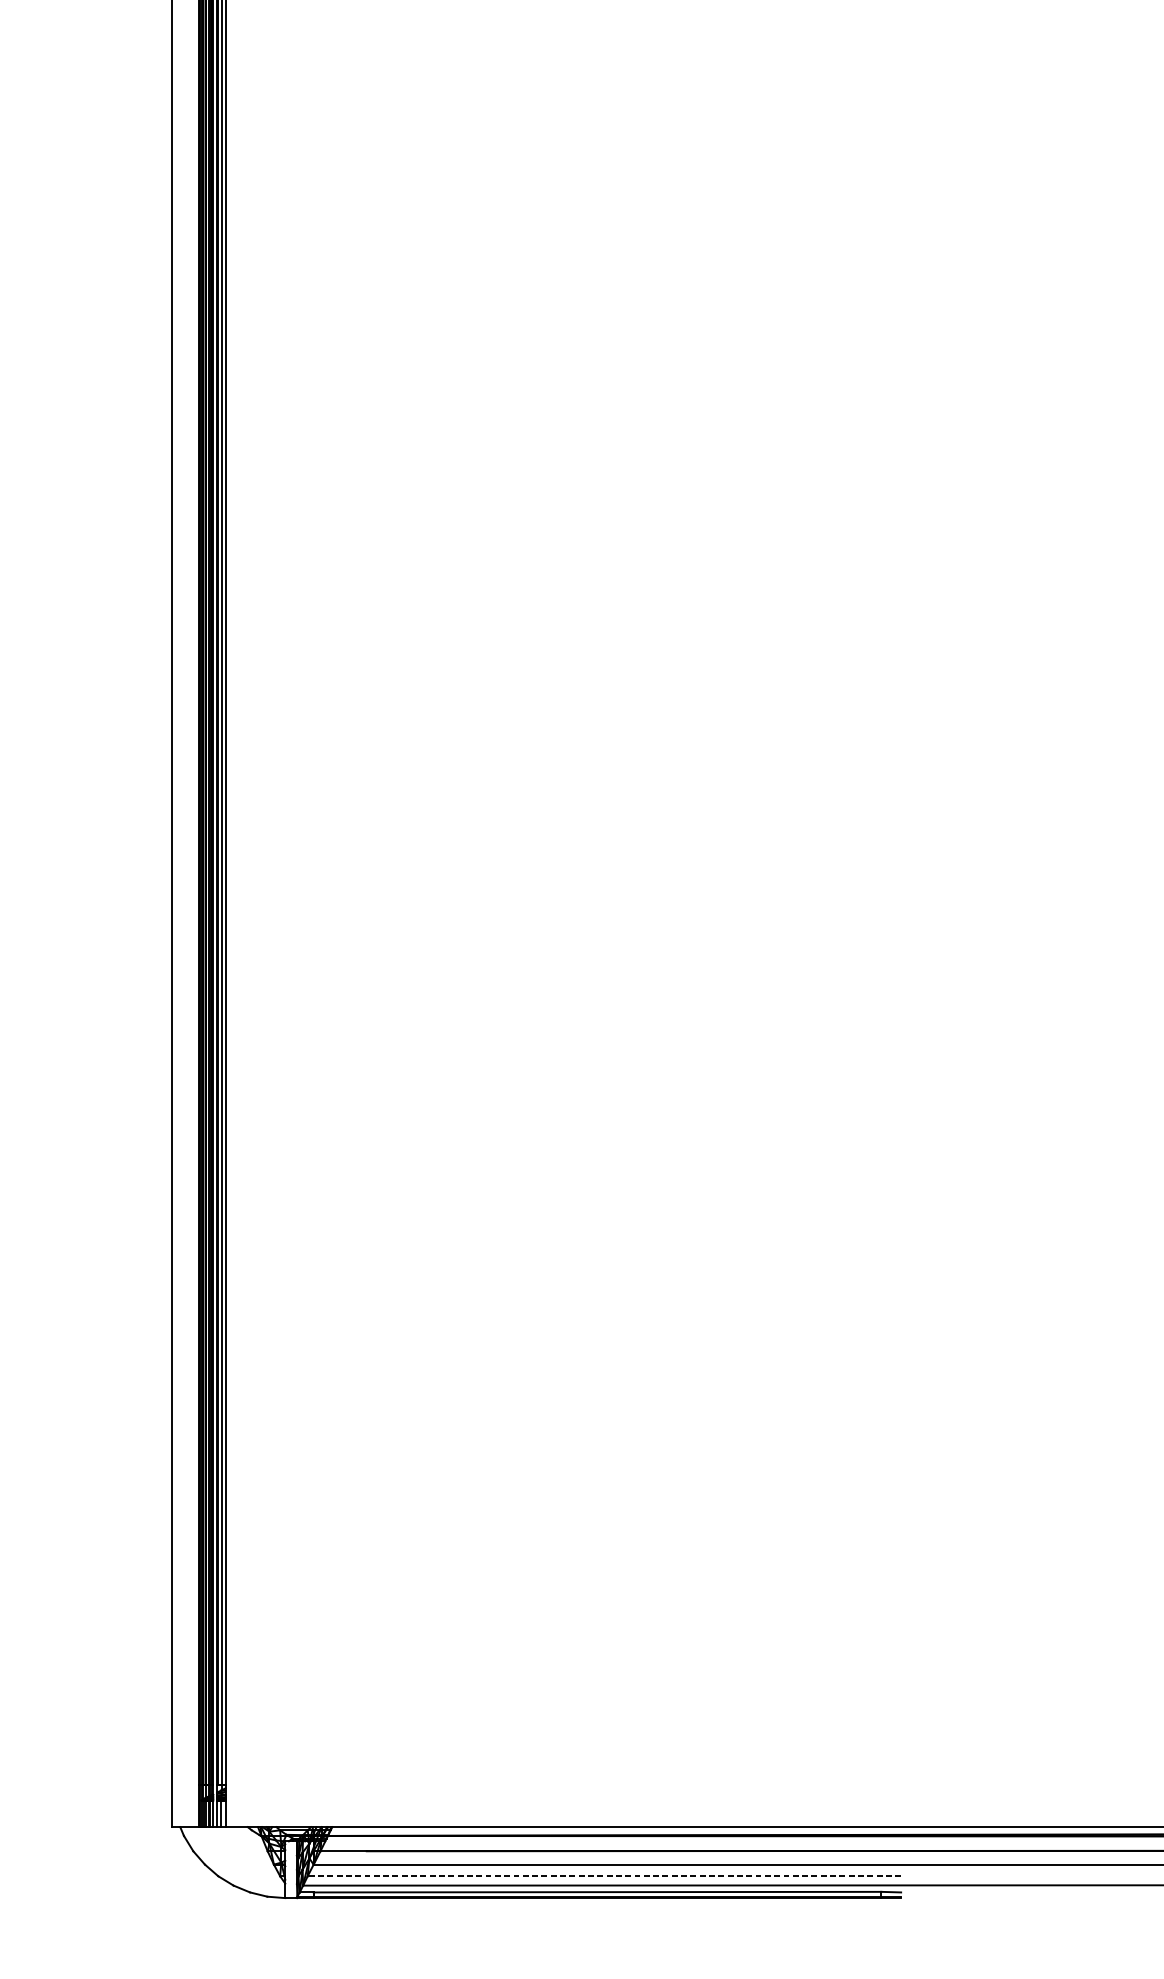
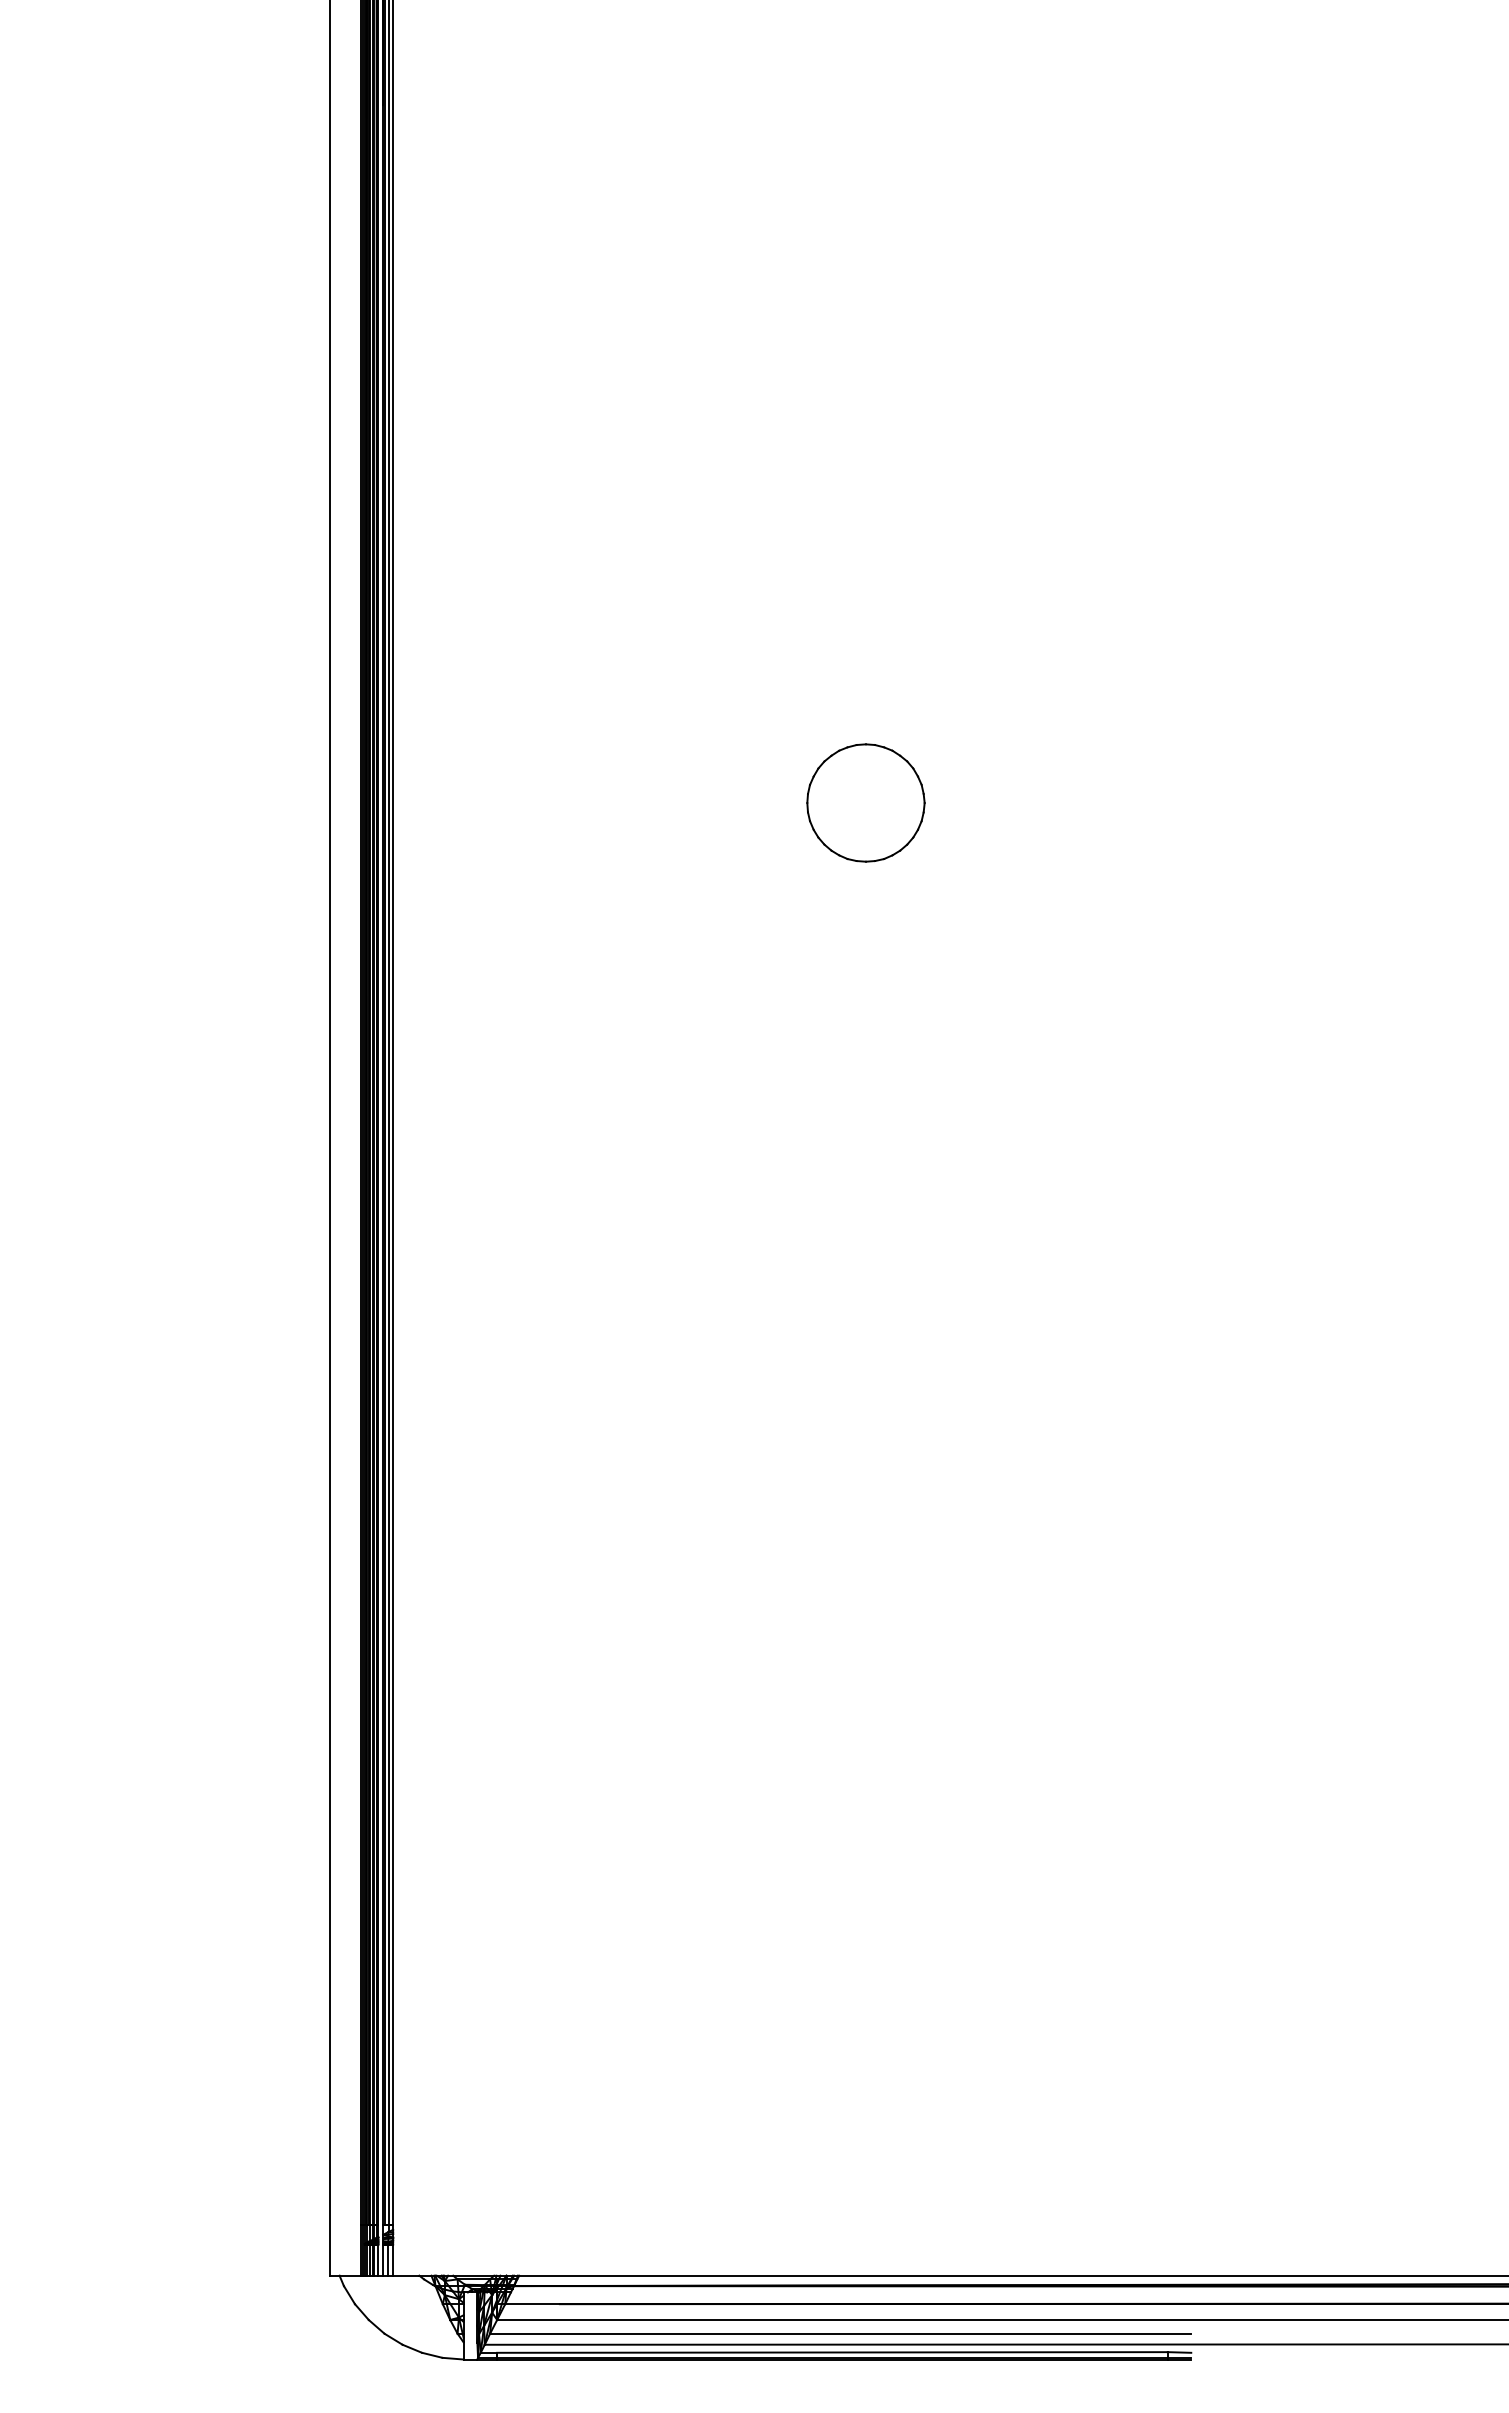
part: (625, 580) -> (865, 802), added
line: (604, 1876) -> (840, 2333), dashed -> solid

